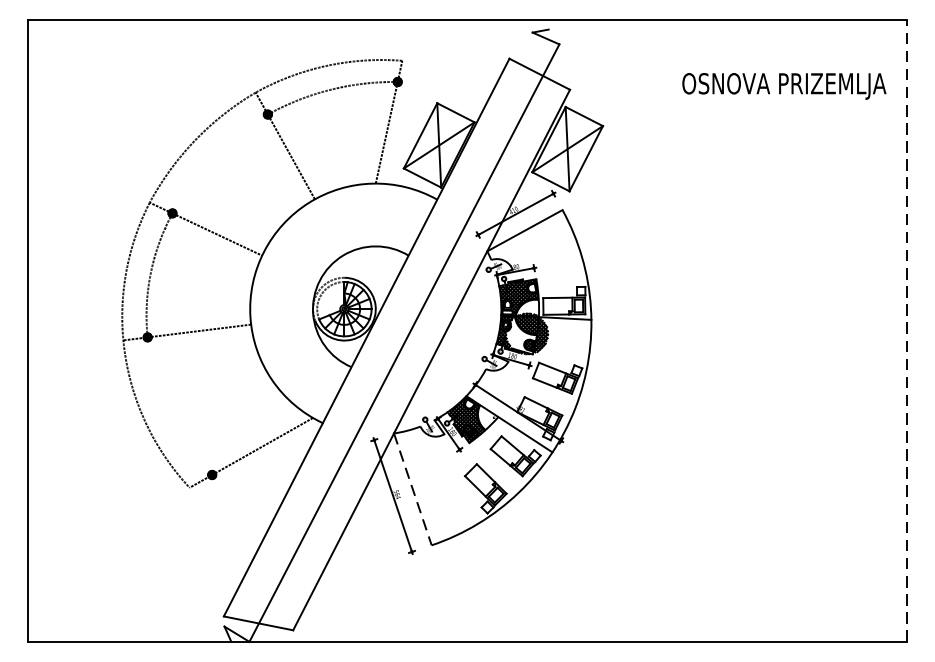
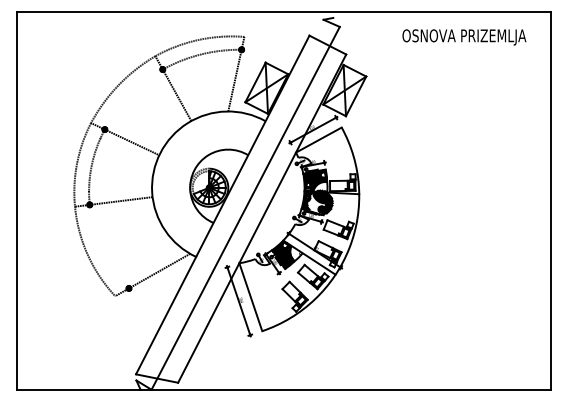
text: (784, 86) -> (464, 37), moved
line: (906, 331) -> (550, 201), dashed -> solid
line: (412, 489) -> (250, 297), dashed -> solid

